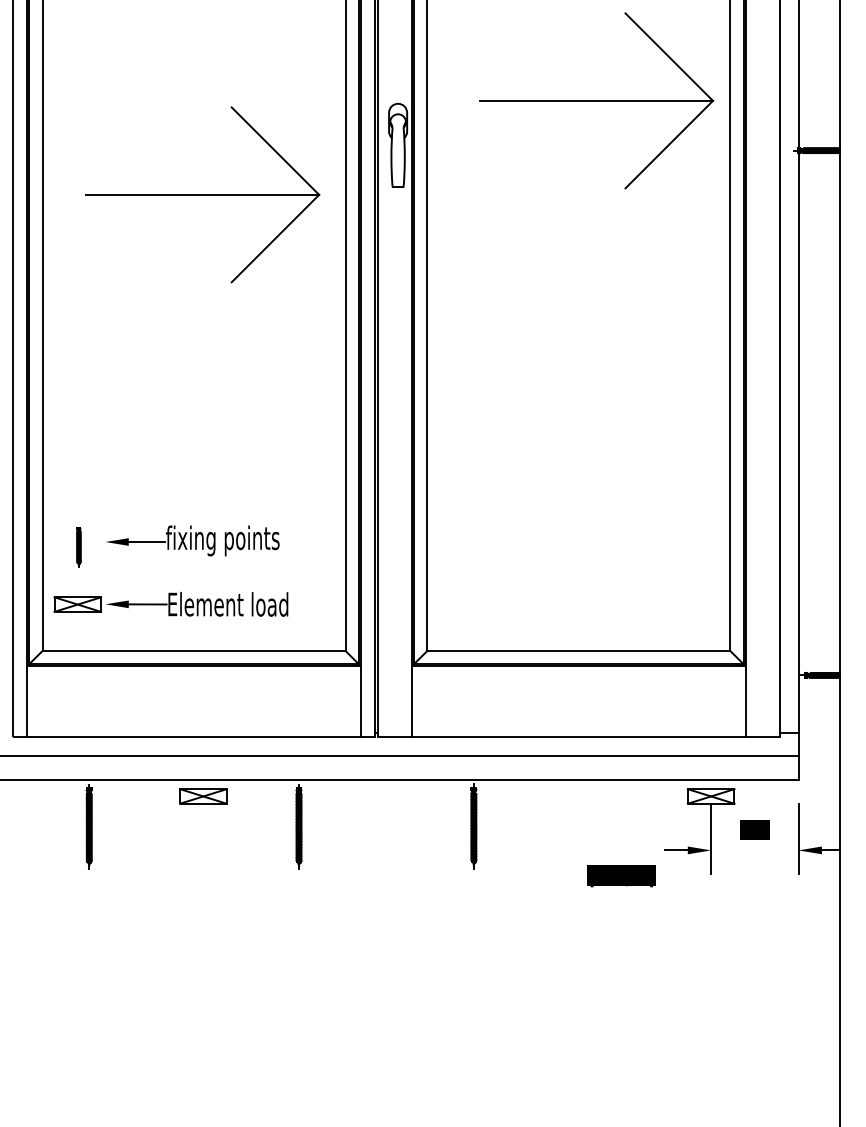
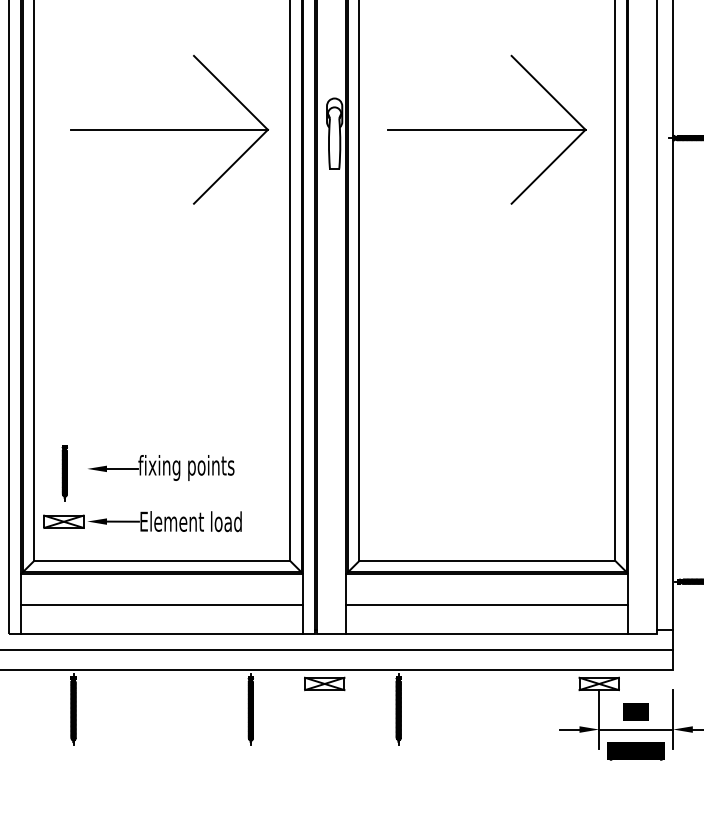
part: (596, 100) -> (487, 129), moved
part: (202, 194) -> (169, 129), moved
part: (78, 547) -> (64, 473), size x1.67
line: (193, 702) -> (161, 604), added
line: (578, 702) -> (487, 604), added
part: (203, 796) -> (324, 683), moved
line: (754, 850) -> (635, 729), added
text: (621, 876) -> (635, 751), moved

